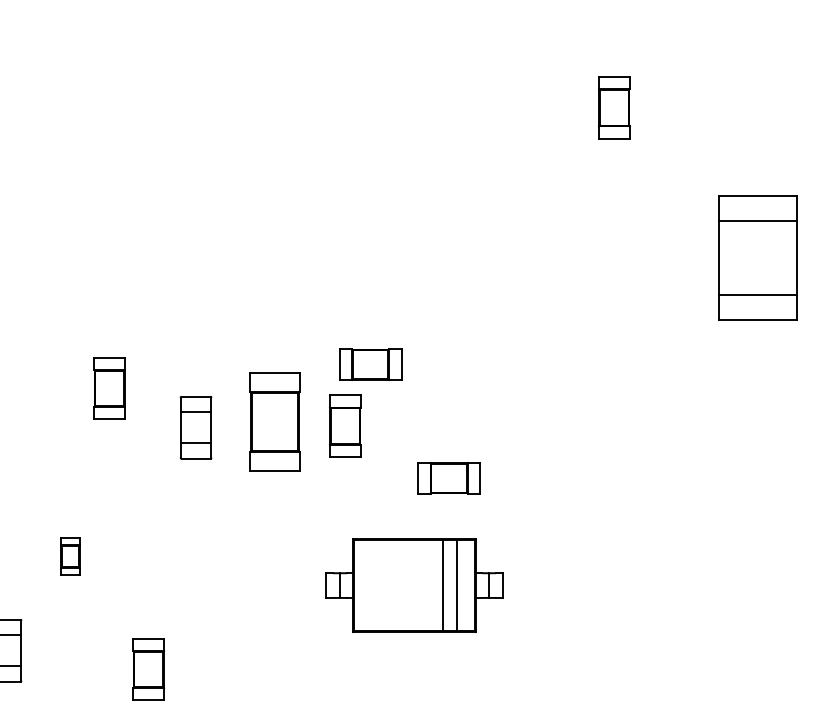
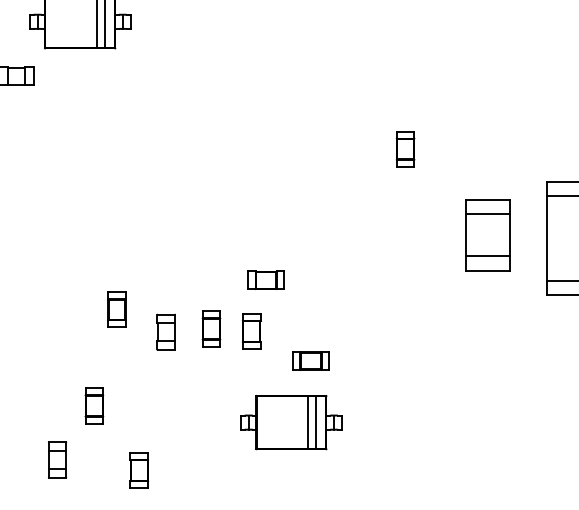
part: (369, 363) -> (265, 279), moved
part: (275, 421) -> (211, 328), size x0.62
part: (70, 555) -> (94, 405), size x1.67

